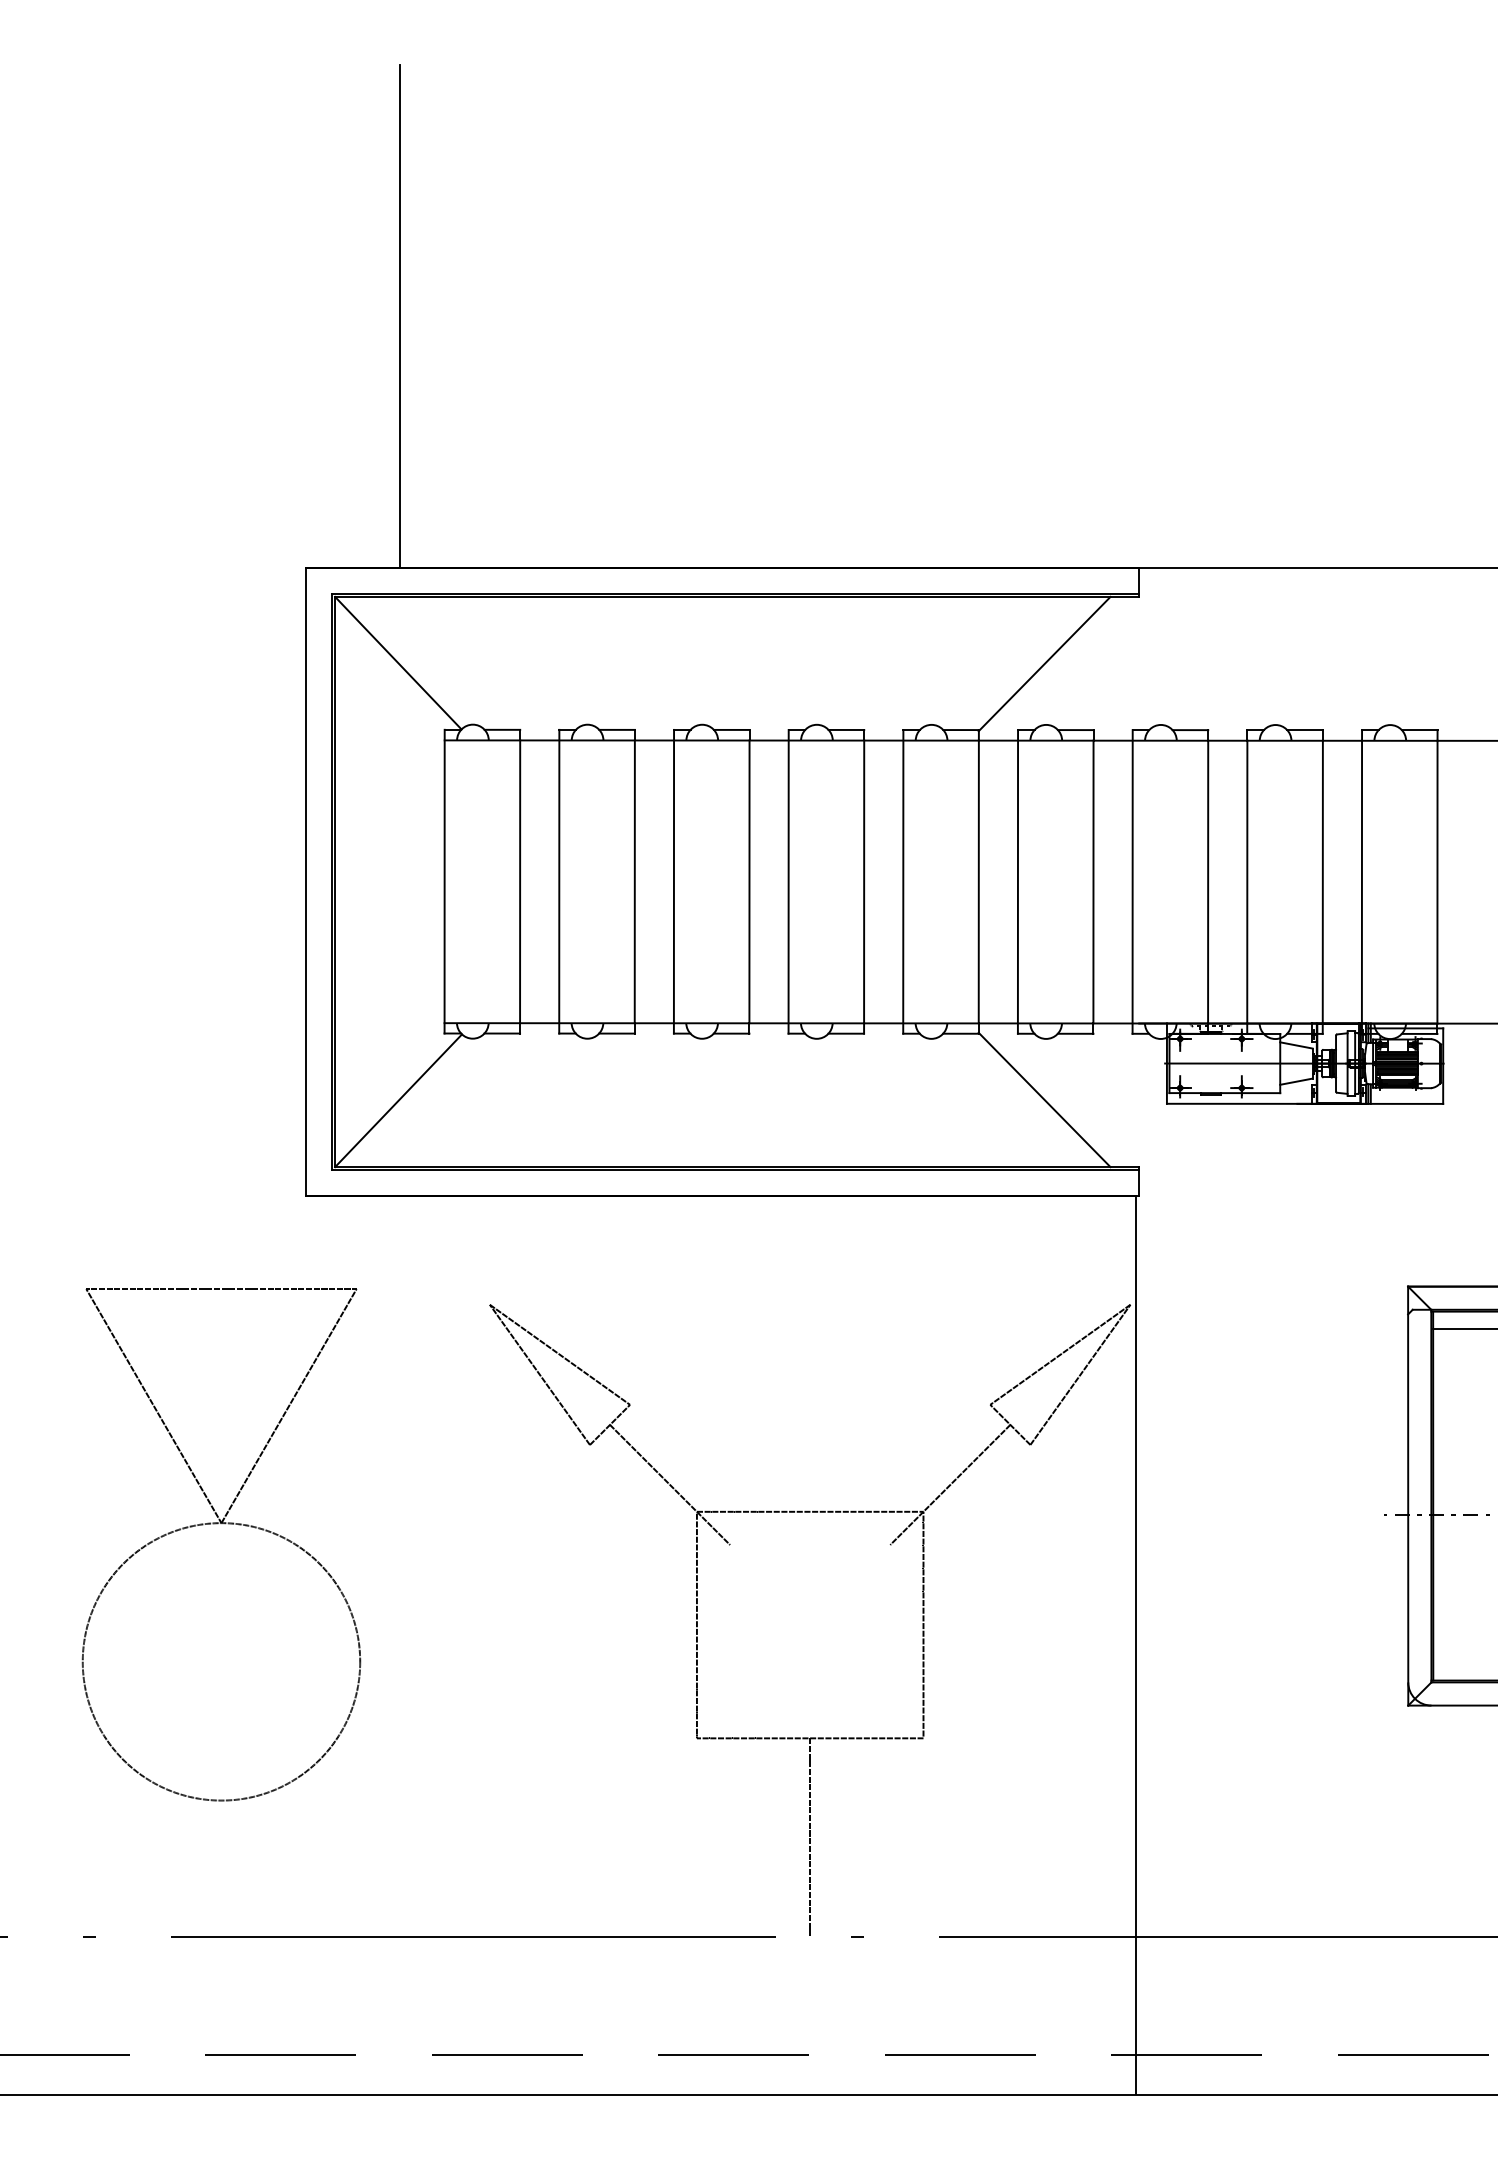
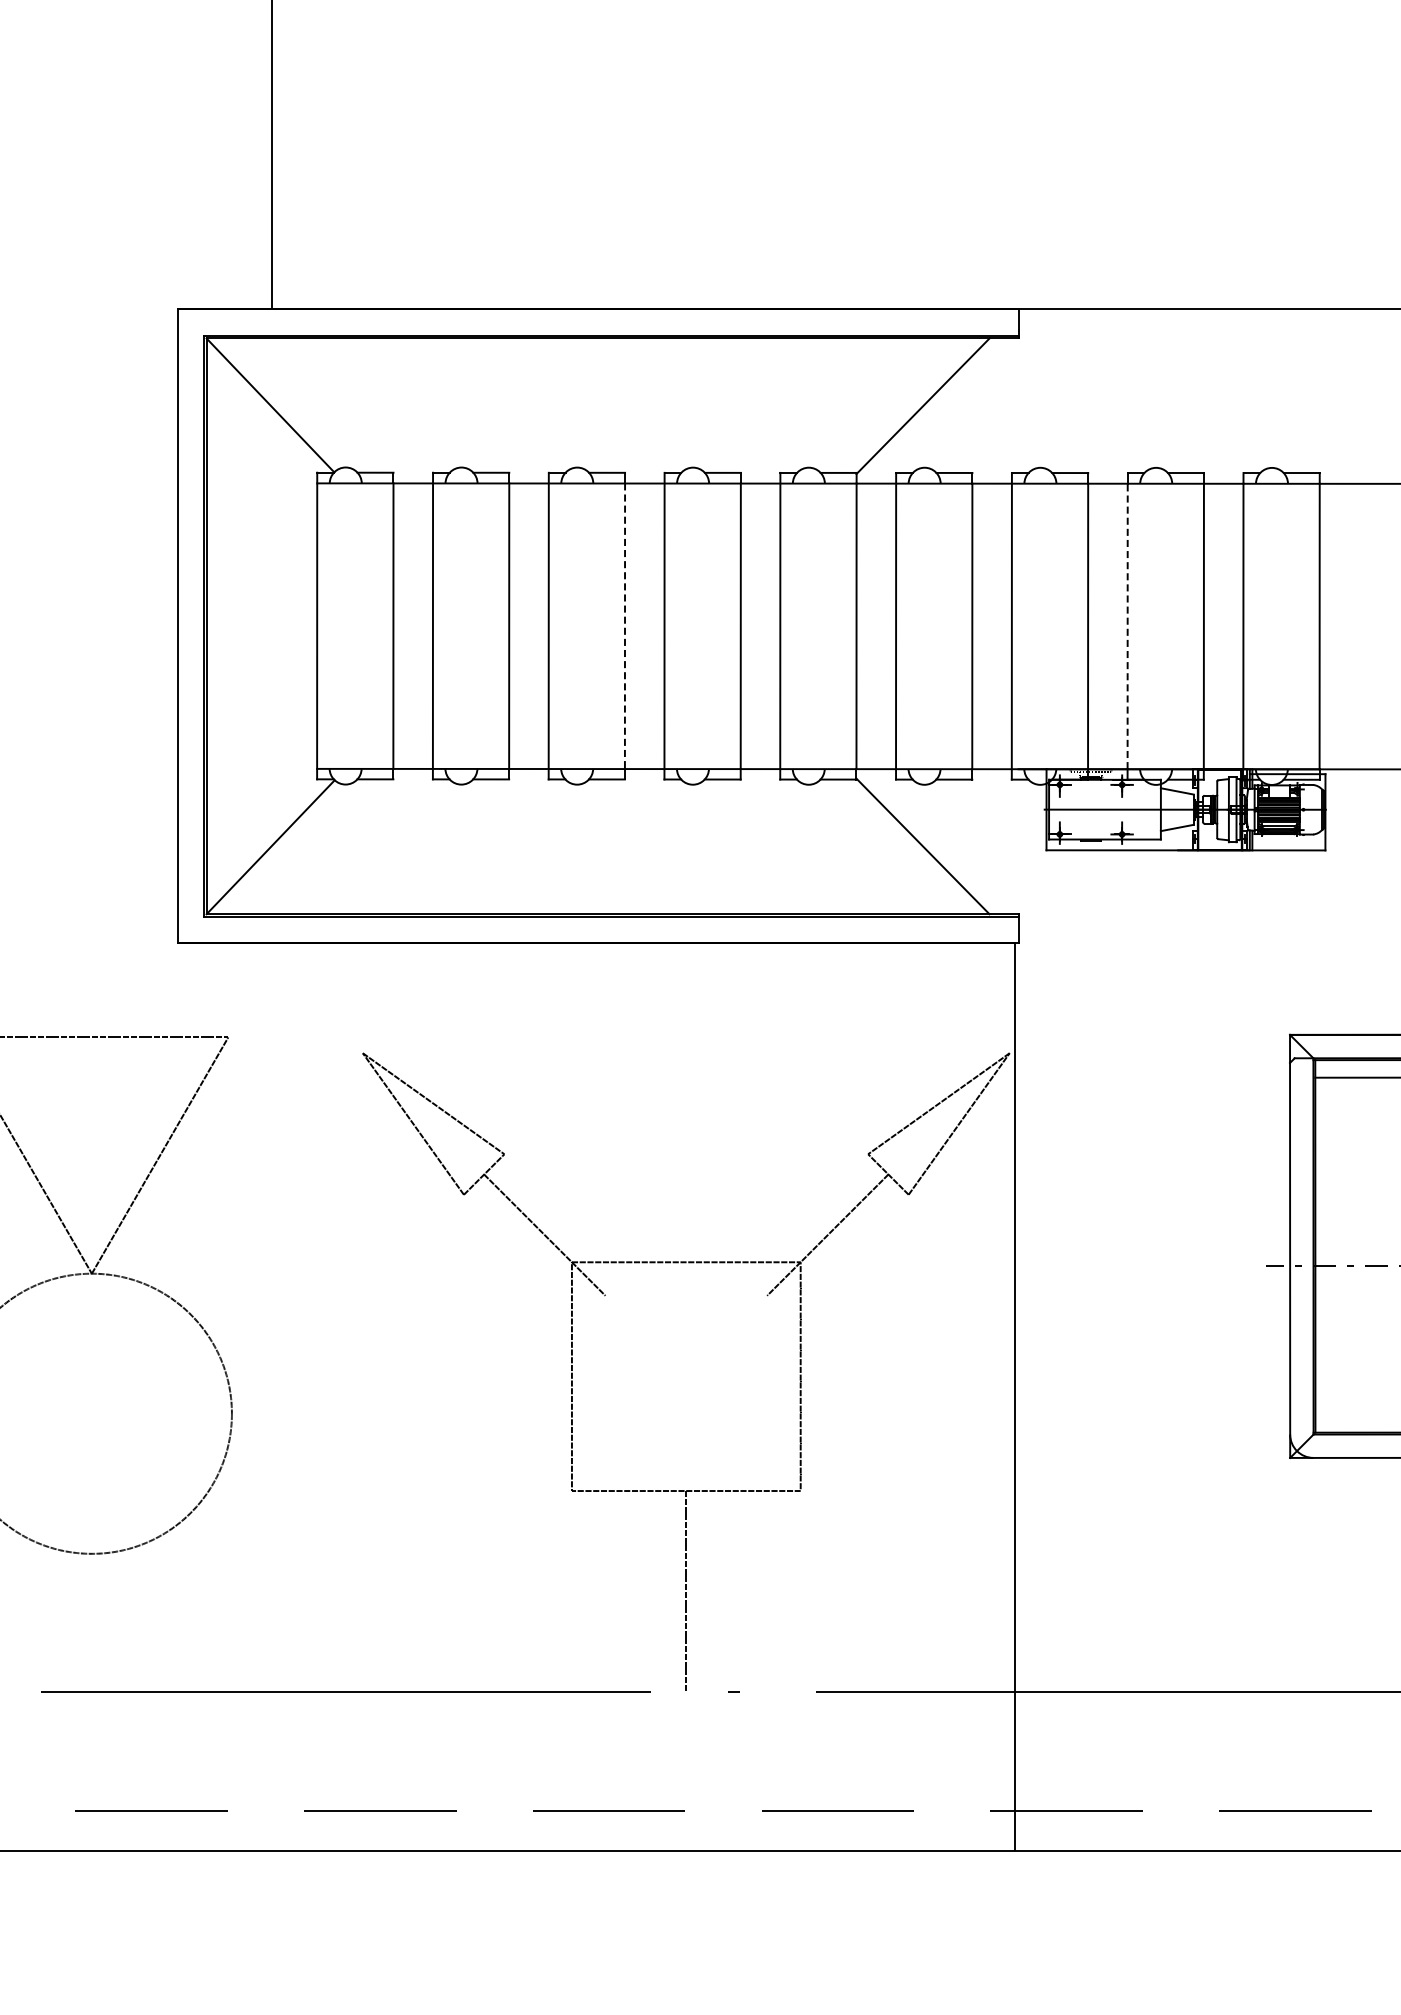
line: (1247, 881) -> (1127, 625), solid -> dashed
line: (749, 882) -> (625, 626), solid -> dashed

